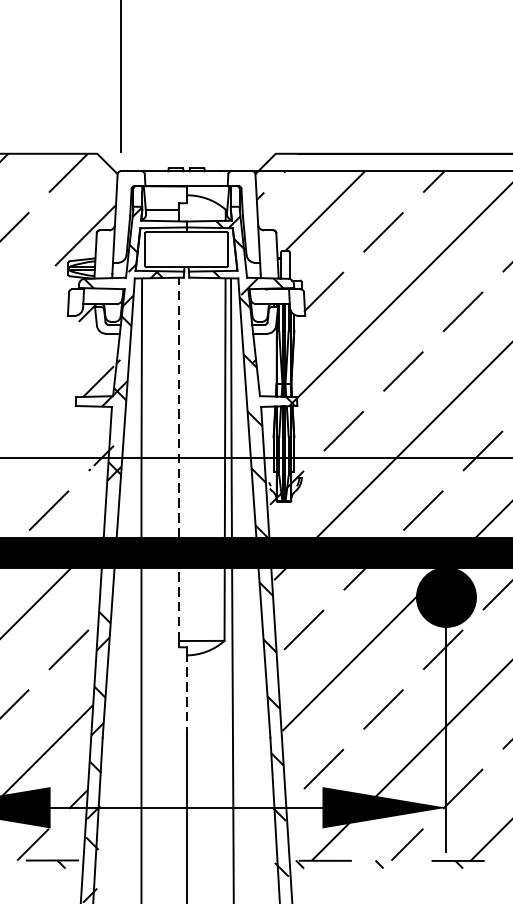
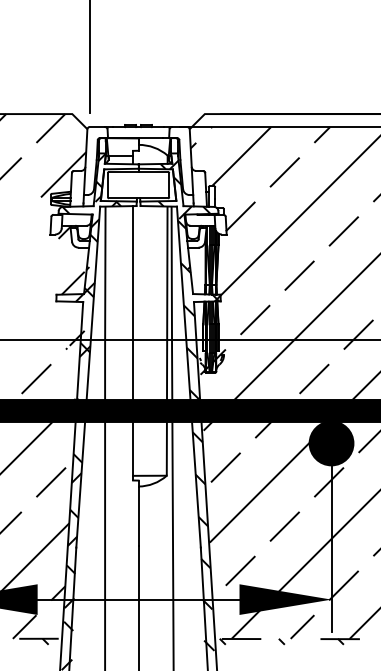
line: (179, 458) -> (133, 340), dashed -> solid
line: (186, 695) -> (138, 516), dashed -> solid

